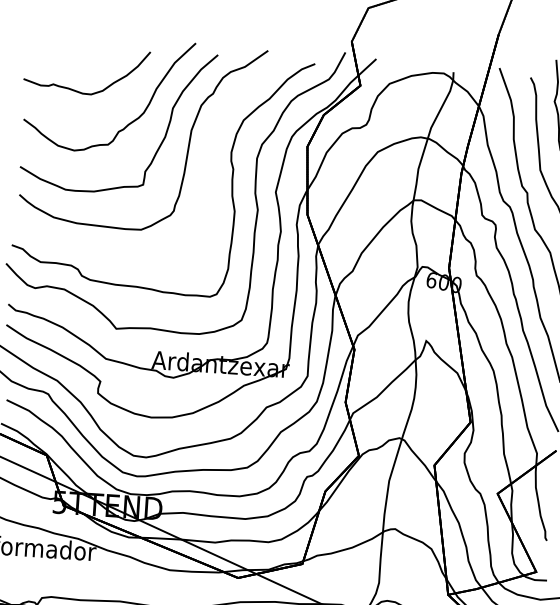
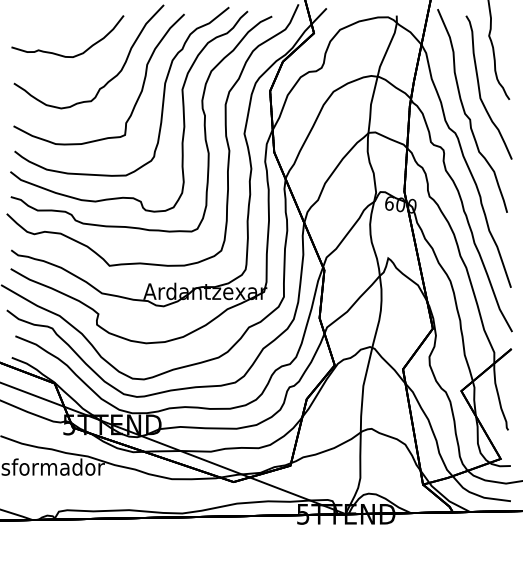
part: (208, 162) -> (182, 111), added

